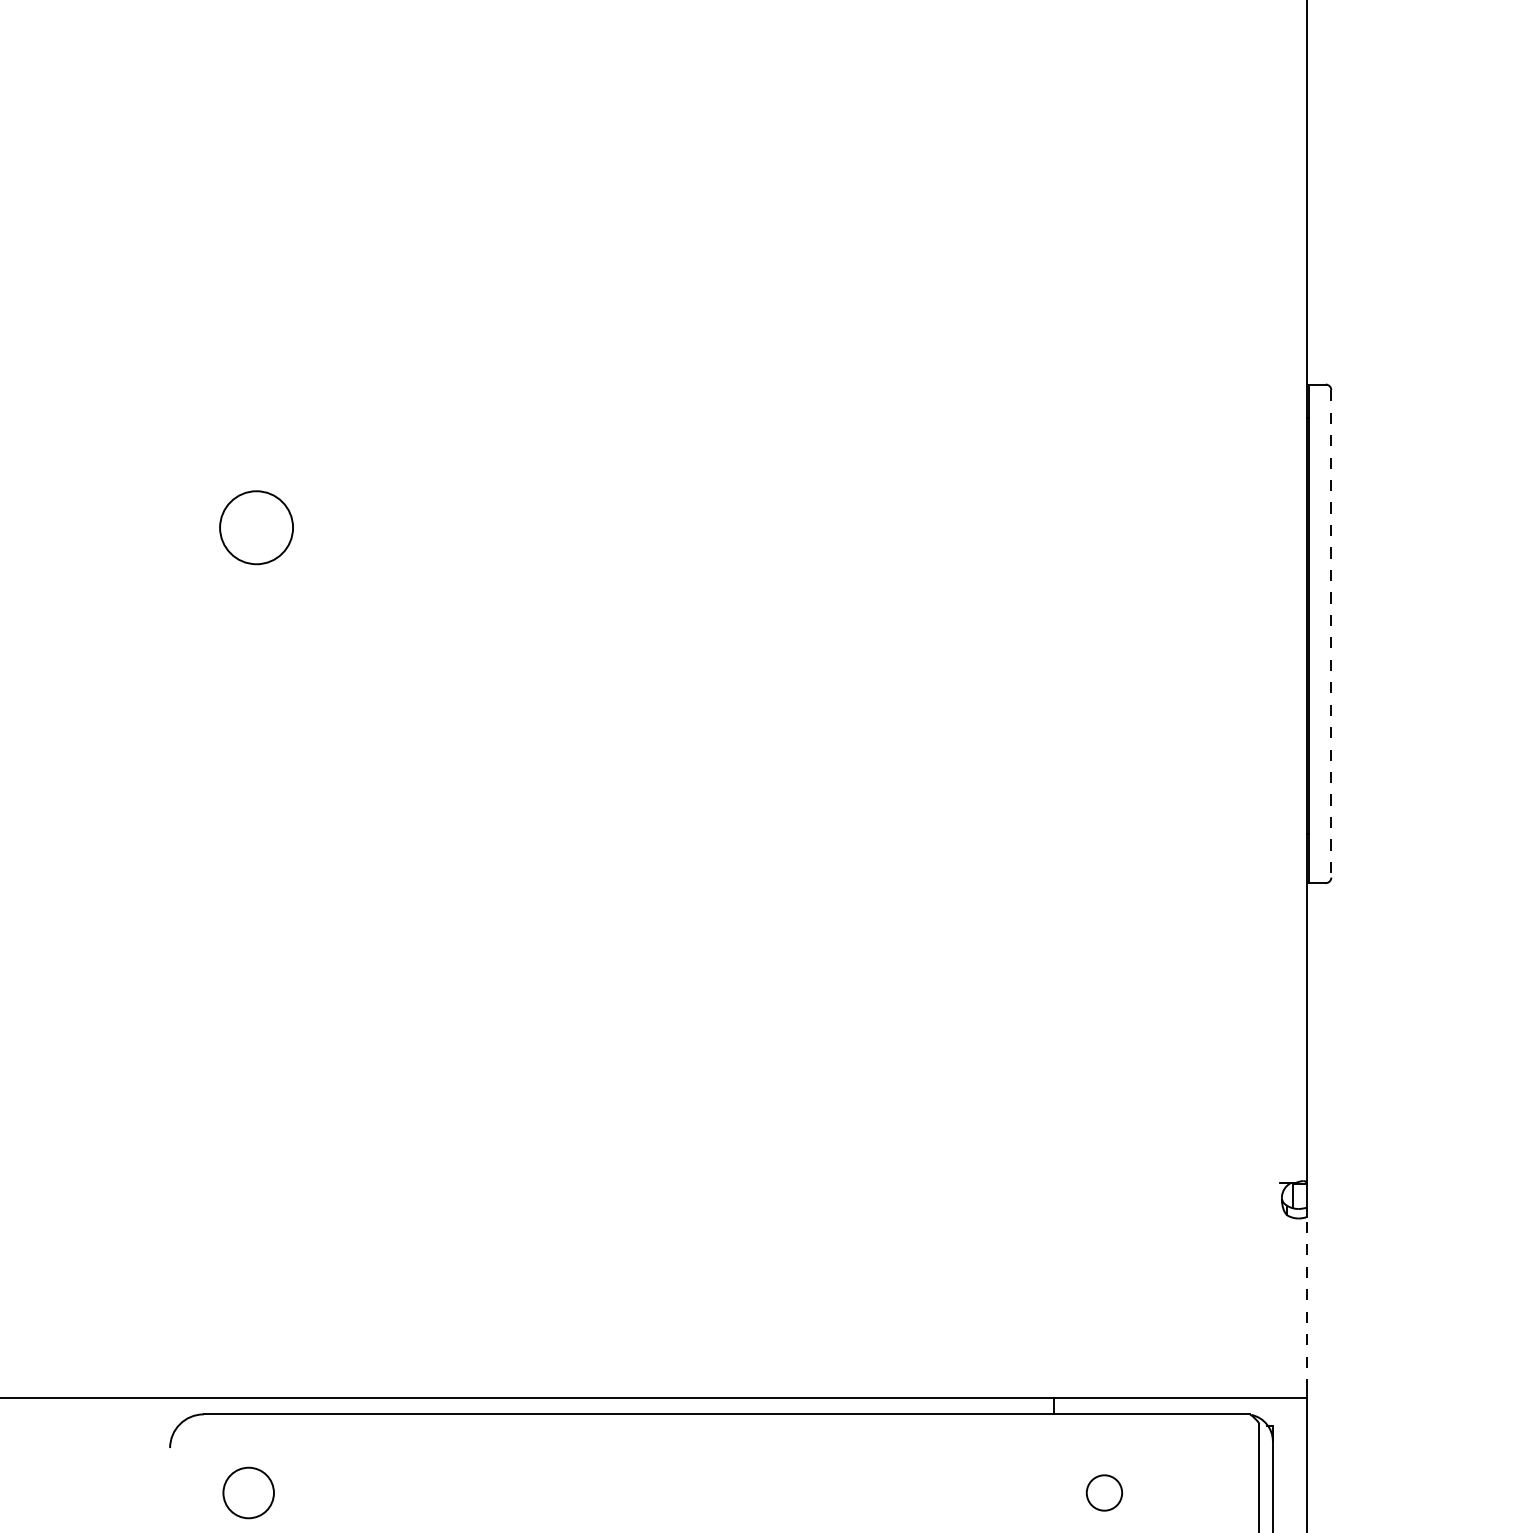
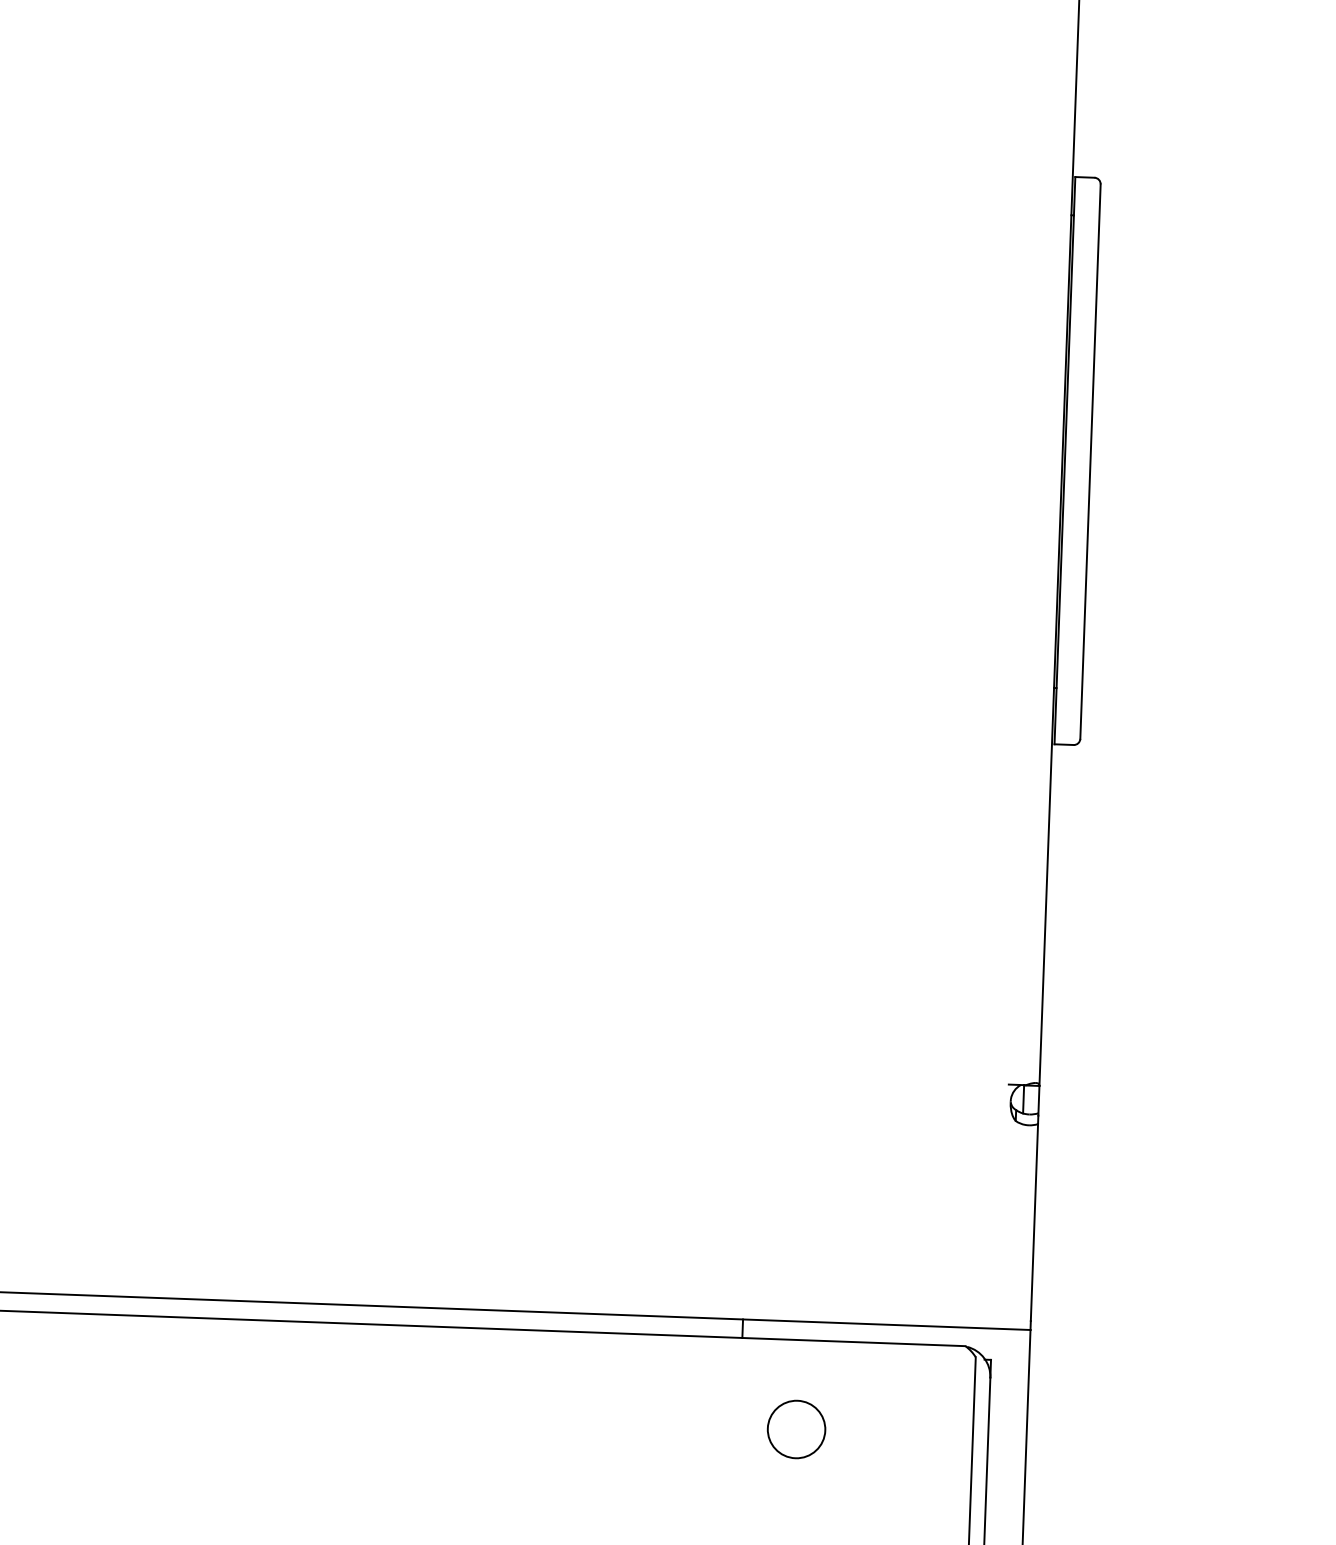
line: (1331, 633) -> (1090, 461), dashed -> solid
line: (1306, 1303) -> (1034, 1222), dashed -> solid
circle: (1104, 1492) -> (796, 1428), size x1.43

